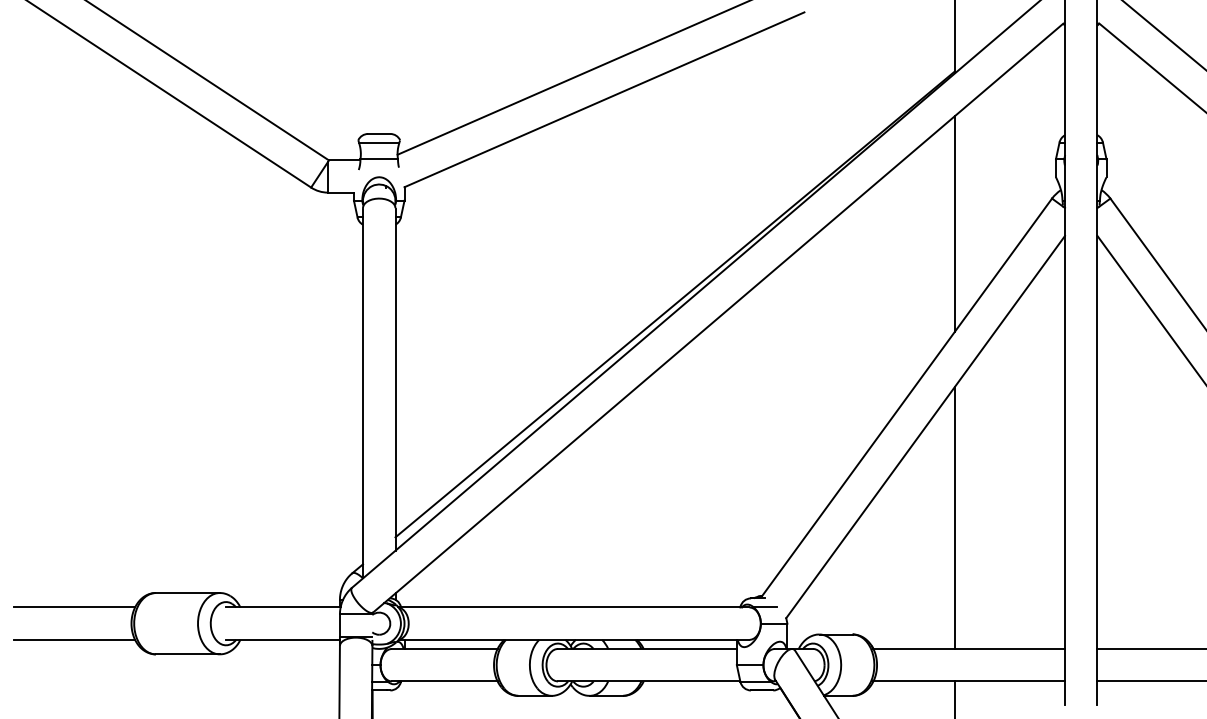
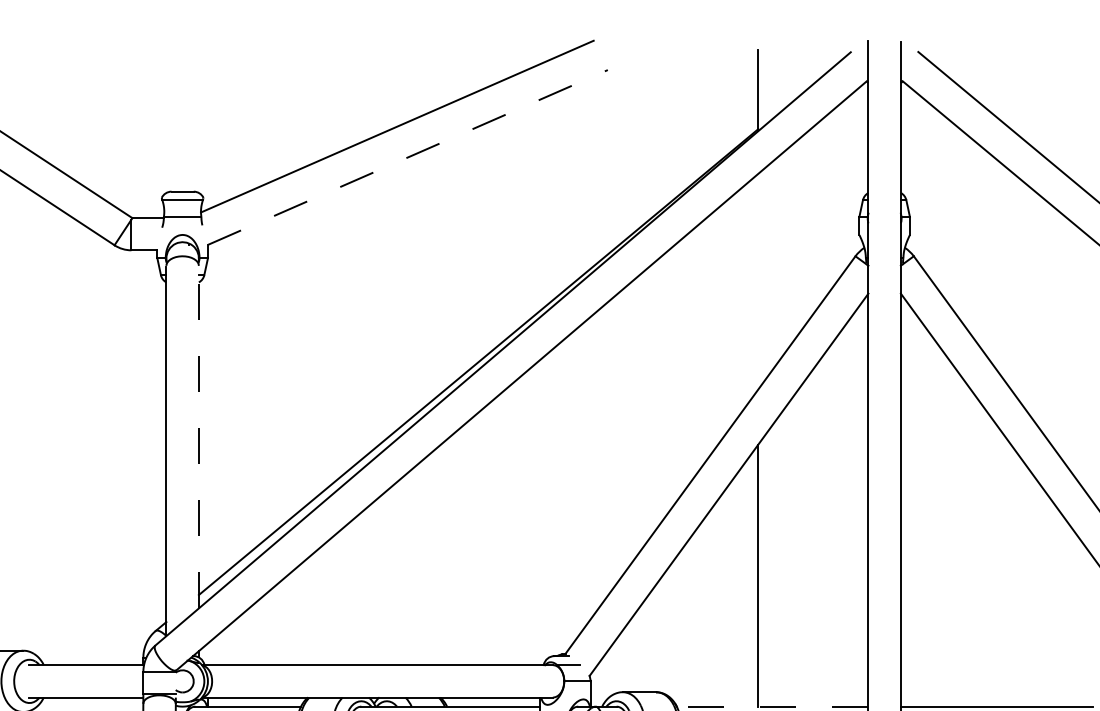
line: (604, 99) -> (407, 157), solid -> dashed
line: (954, 223) -> (757, 281), removed
line: (395, 380) -> (198, 438), solid -> dashed
line: (969, 648) -> (772, 706), solid -> dashed

